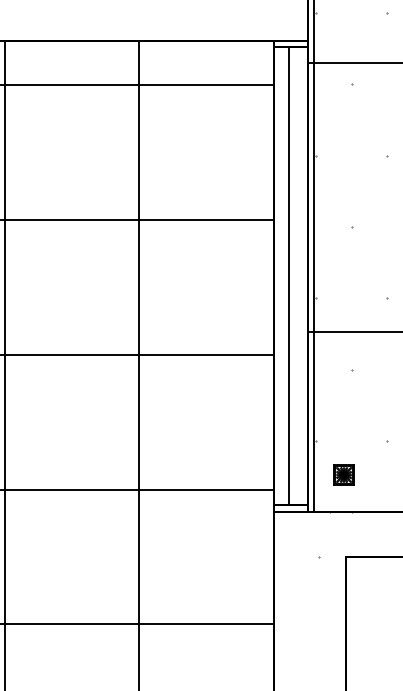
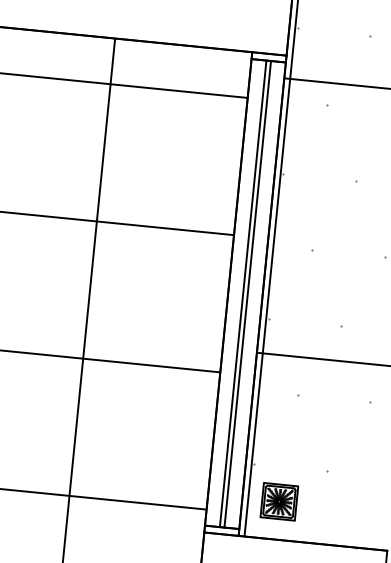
line: (293, 276) -> (247, 294), added
part: (343, 474) -> (278, 501), size x1.67

